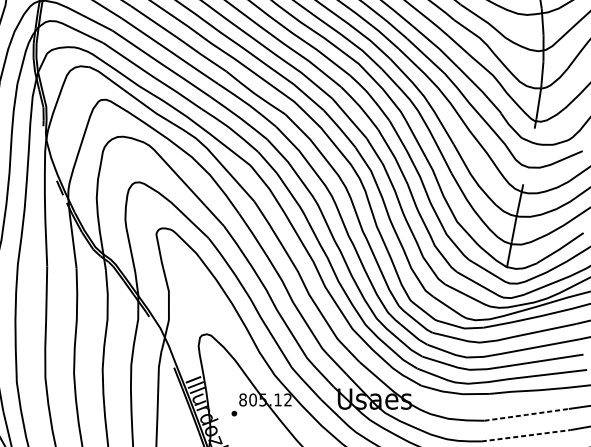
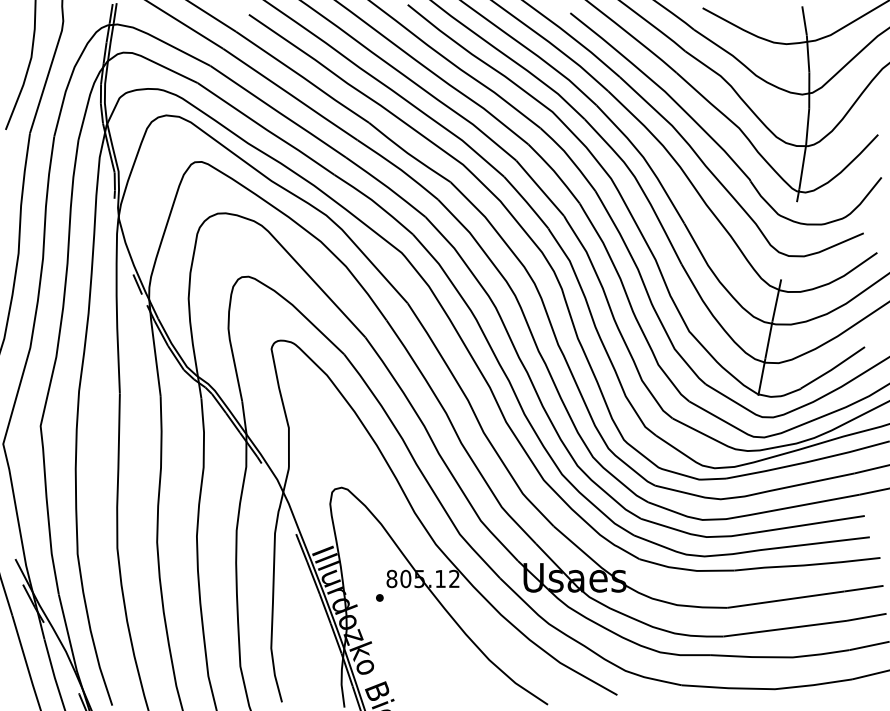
line: (526, 414) -> (785, 599), dashed -> solid
line: (526, 435) -> (785, 628), dashed -> solid

